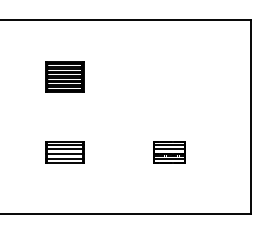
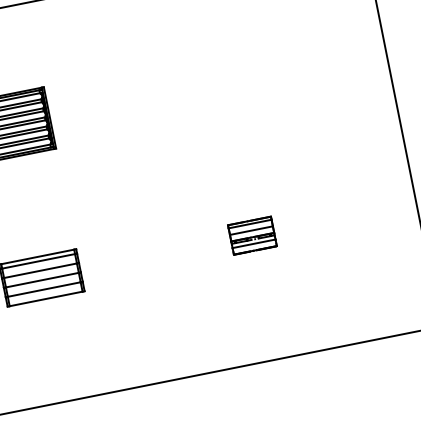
part: (169, 152) -> (252, 235), size x0.7

